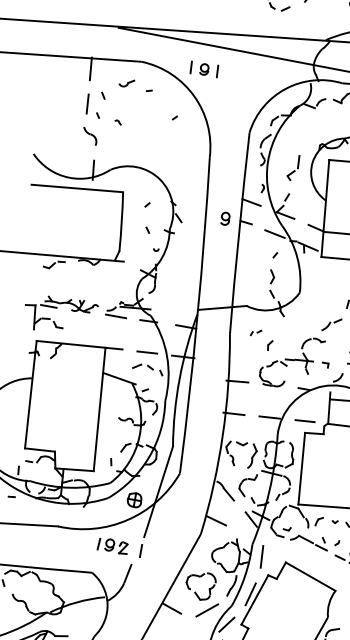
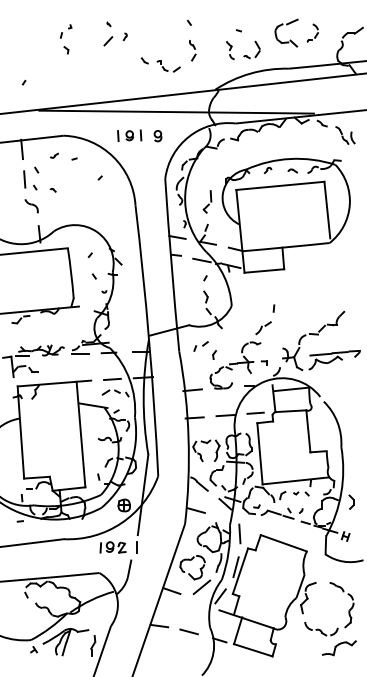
part: (204, 69) -> (129, 135), moved
part: (125, 82) -> (53, 155), size x0.62
part: (224, 219) -> (157, 136), moved
part: (255, 332) -> (200, 346), size x1.67

